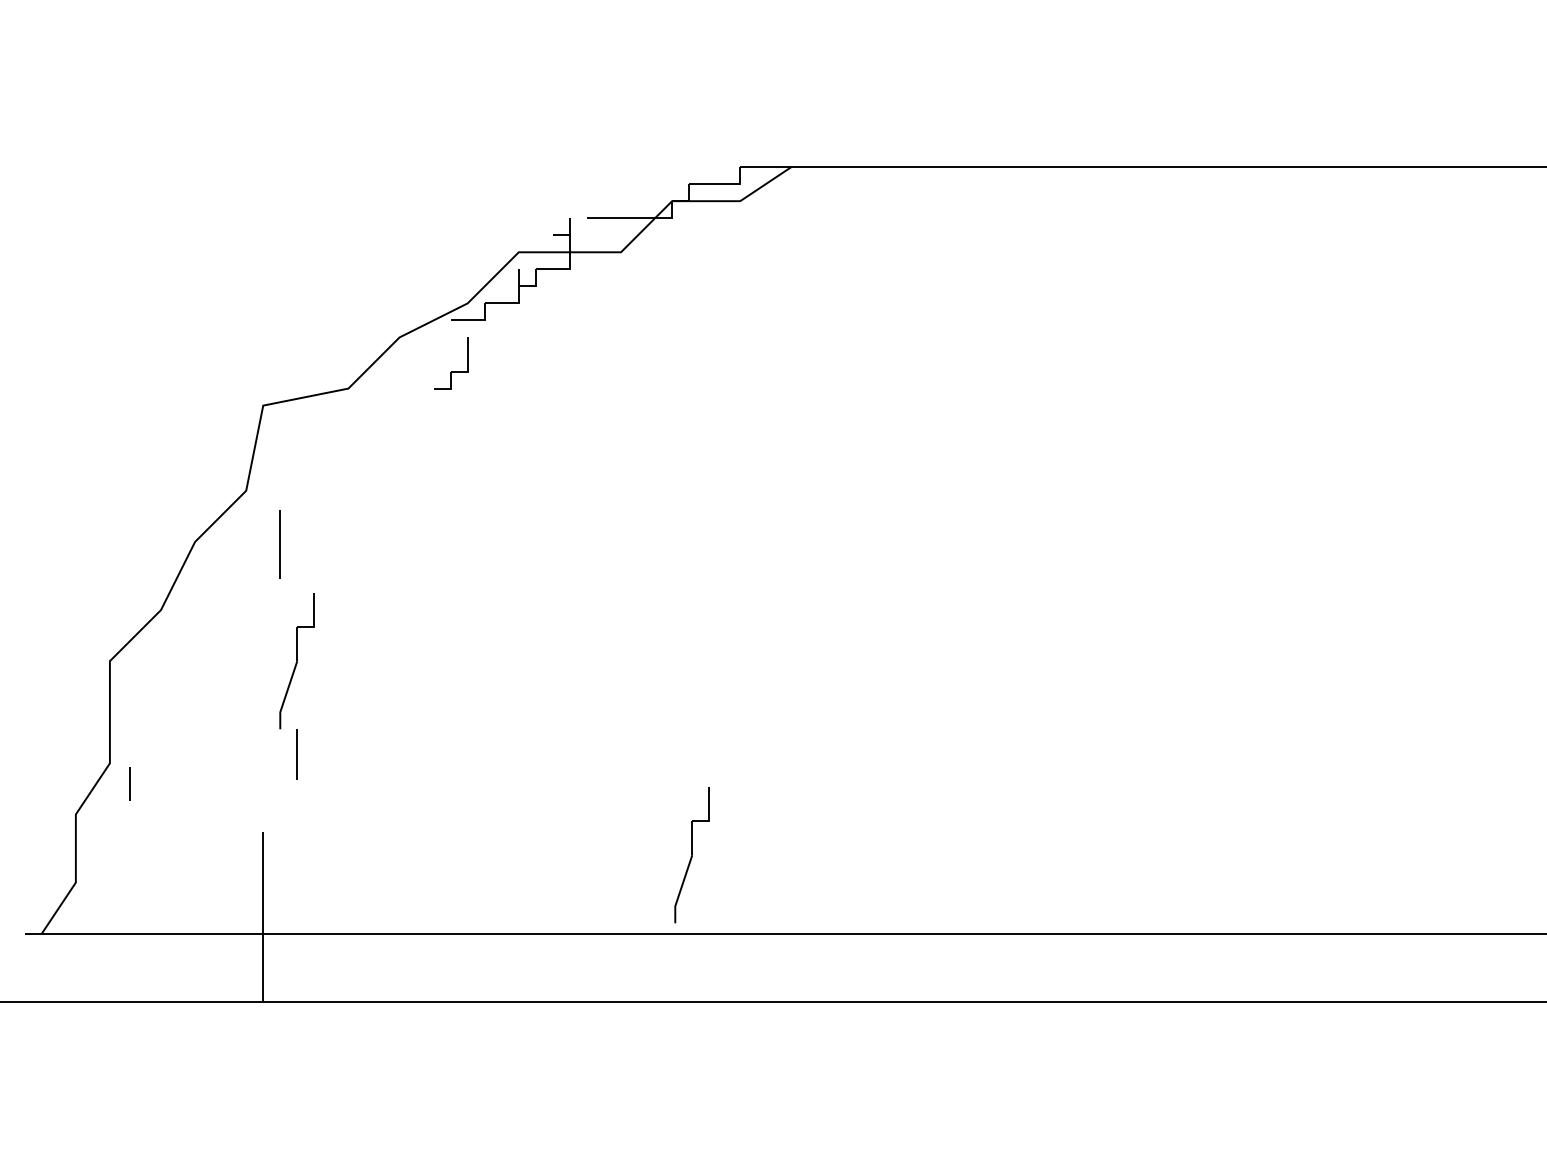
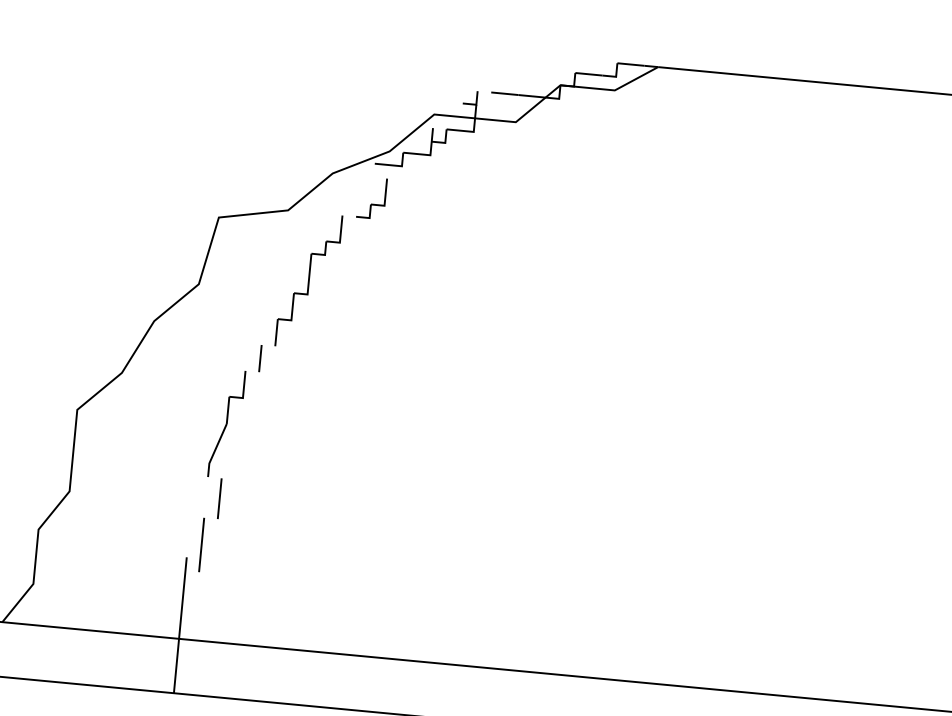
part: (382, 473) -> (308, 280), added
line: (279, 544) -> (201, 544), moved
line: (129, 783) -> (259, 358), moved
part: (691, 855) -> (526, 608), removed

